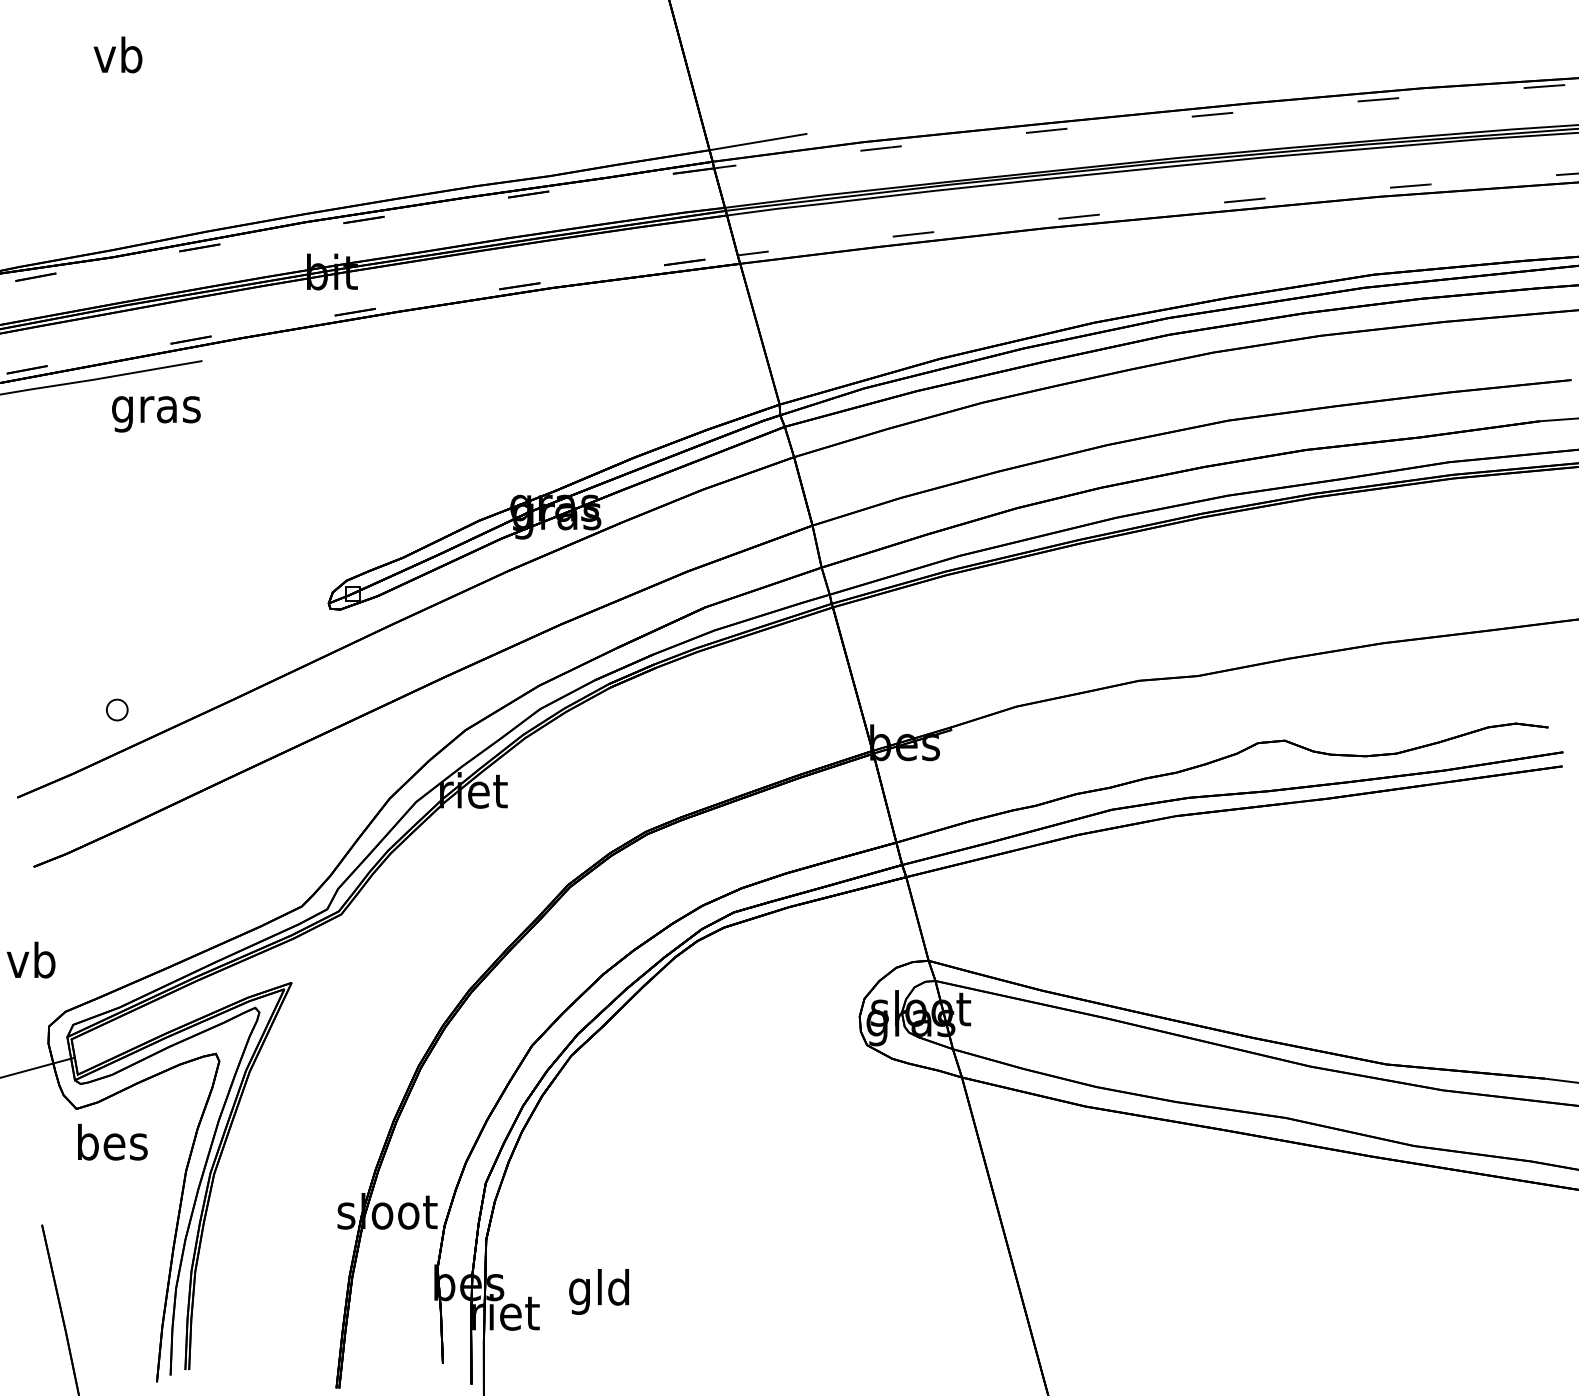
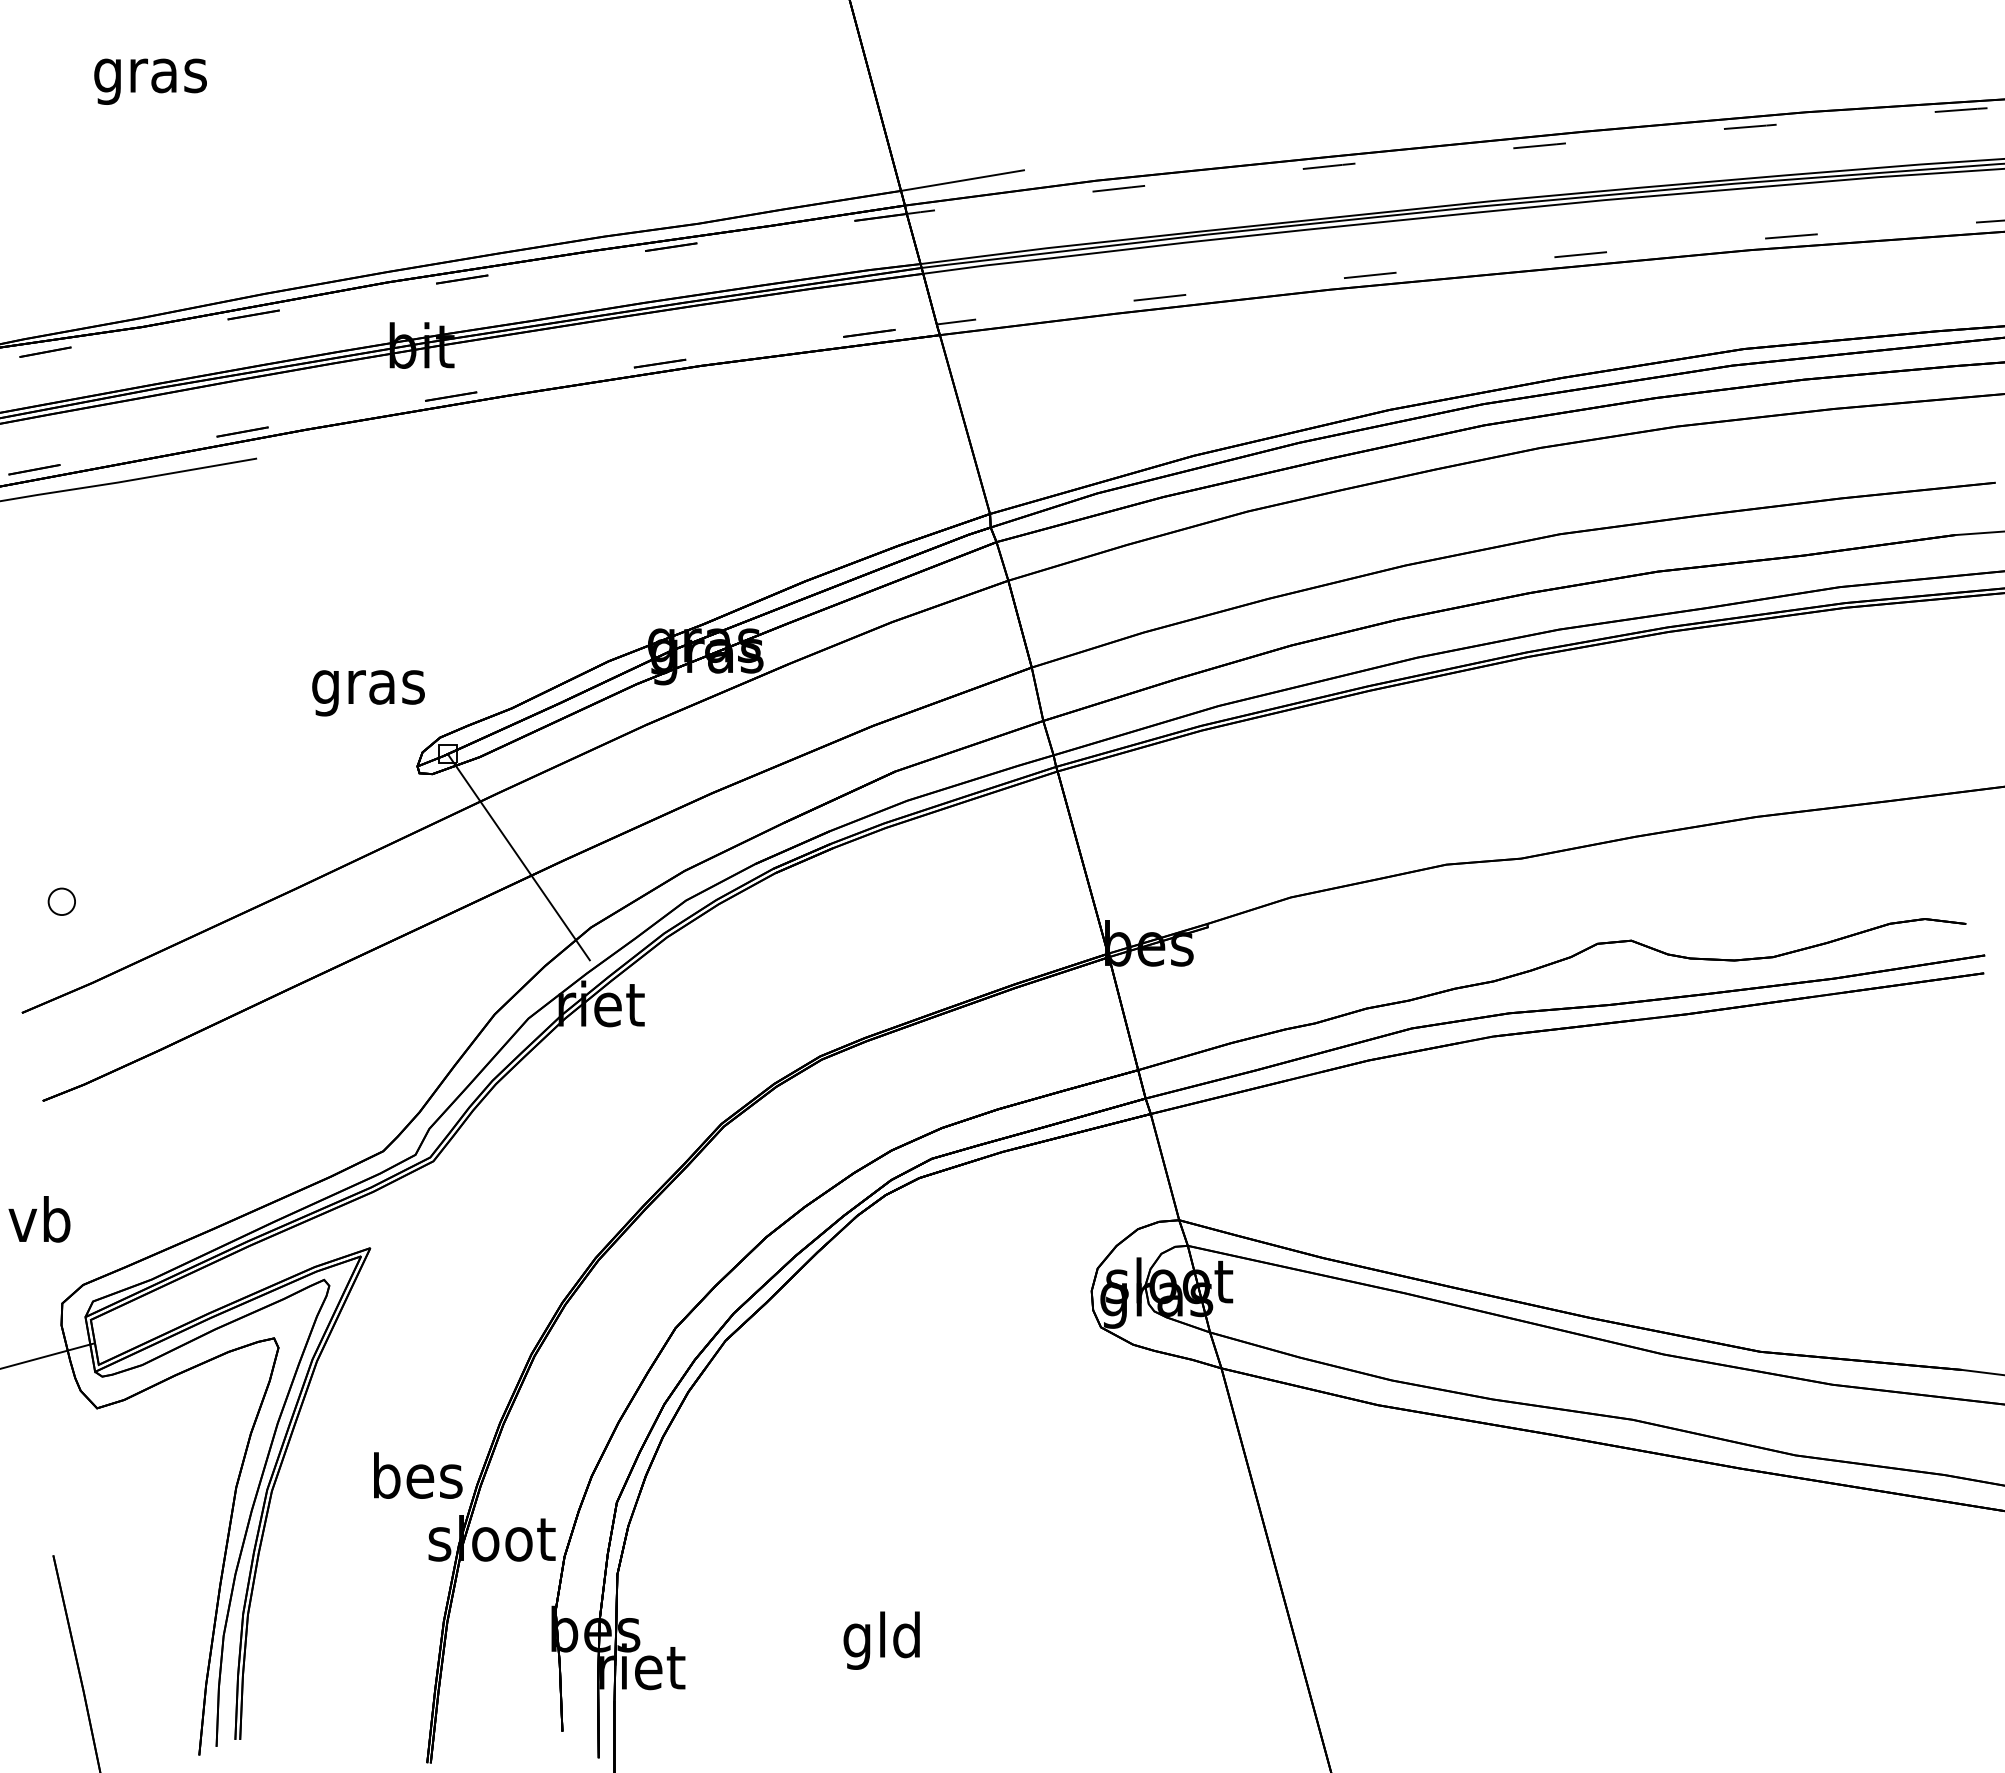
text: (118, 59) -> (150, 75), vb -> gras
text: (156, 414) -> (368, 693), moved
line: (408, 675) -> (518, 857), added
part: (116, 709) -> (61, 901), moved
text: (113, 1142) -> (418, 1475), moved
text: (598, 1291) -> (881, 1640), moved

